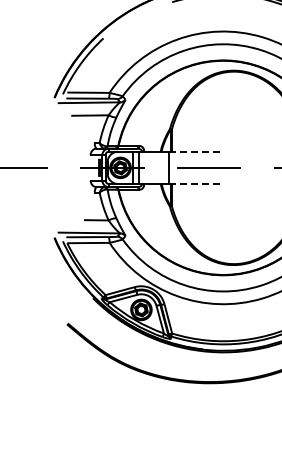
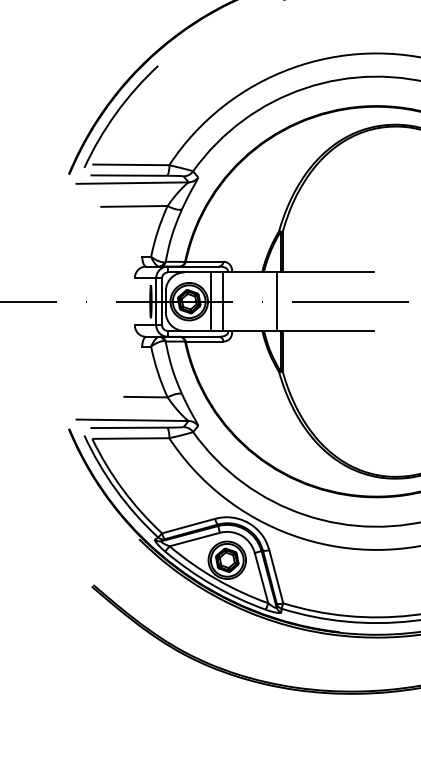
line: (195, 151) -> (325, 271), dashed -> solid
line: (195, 183) -> (325, 330), dashed -> solid

